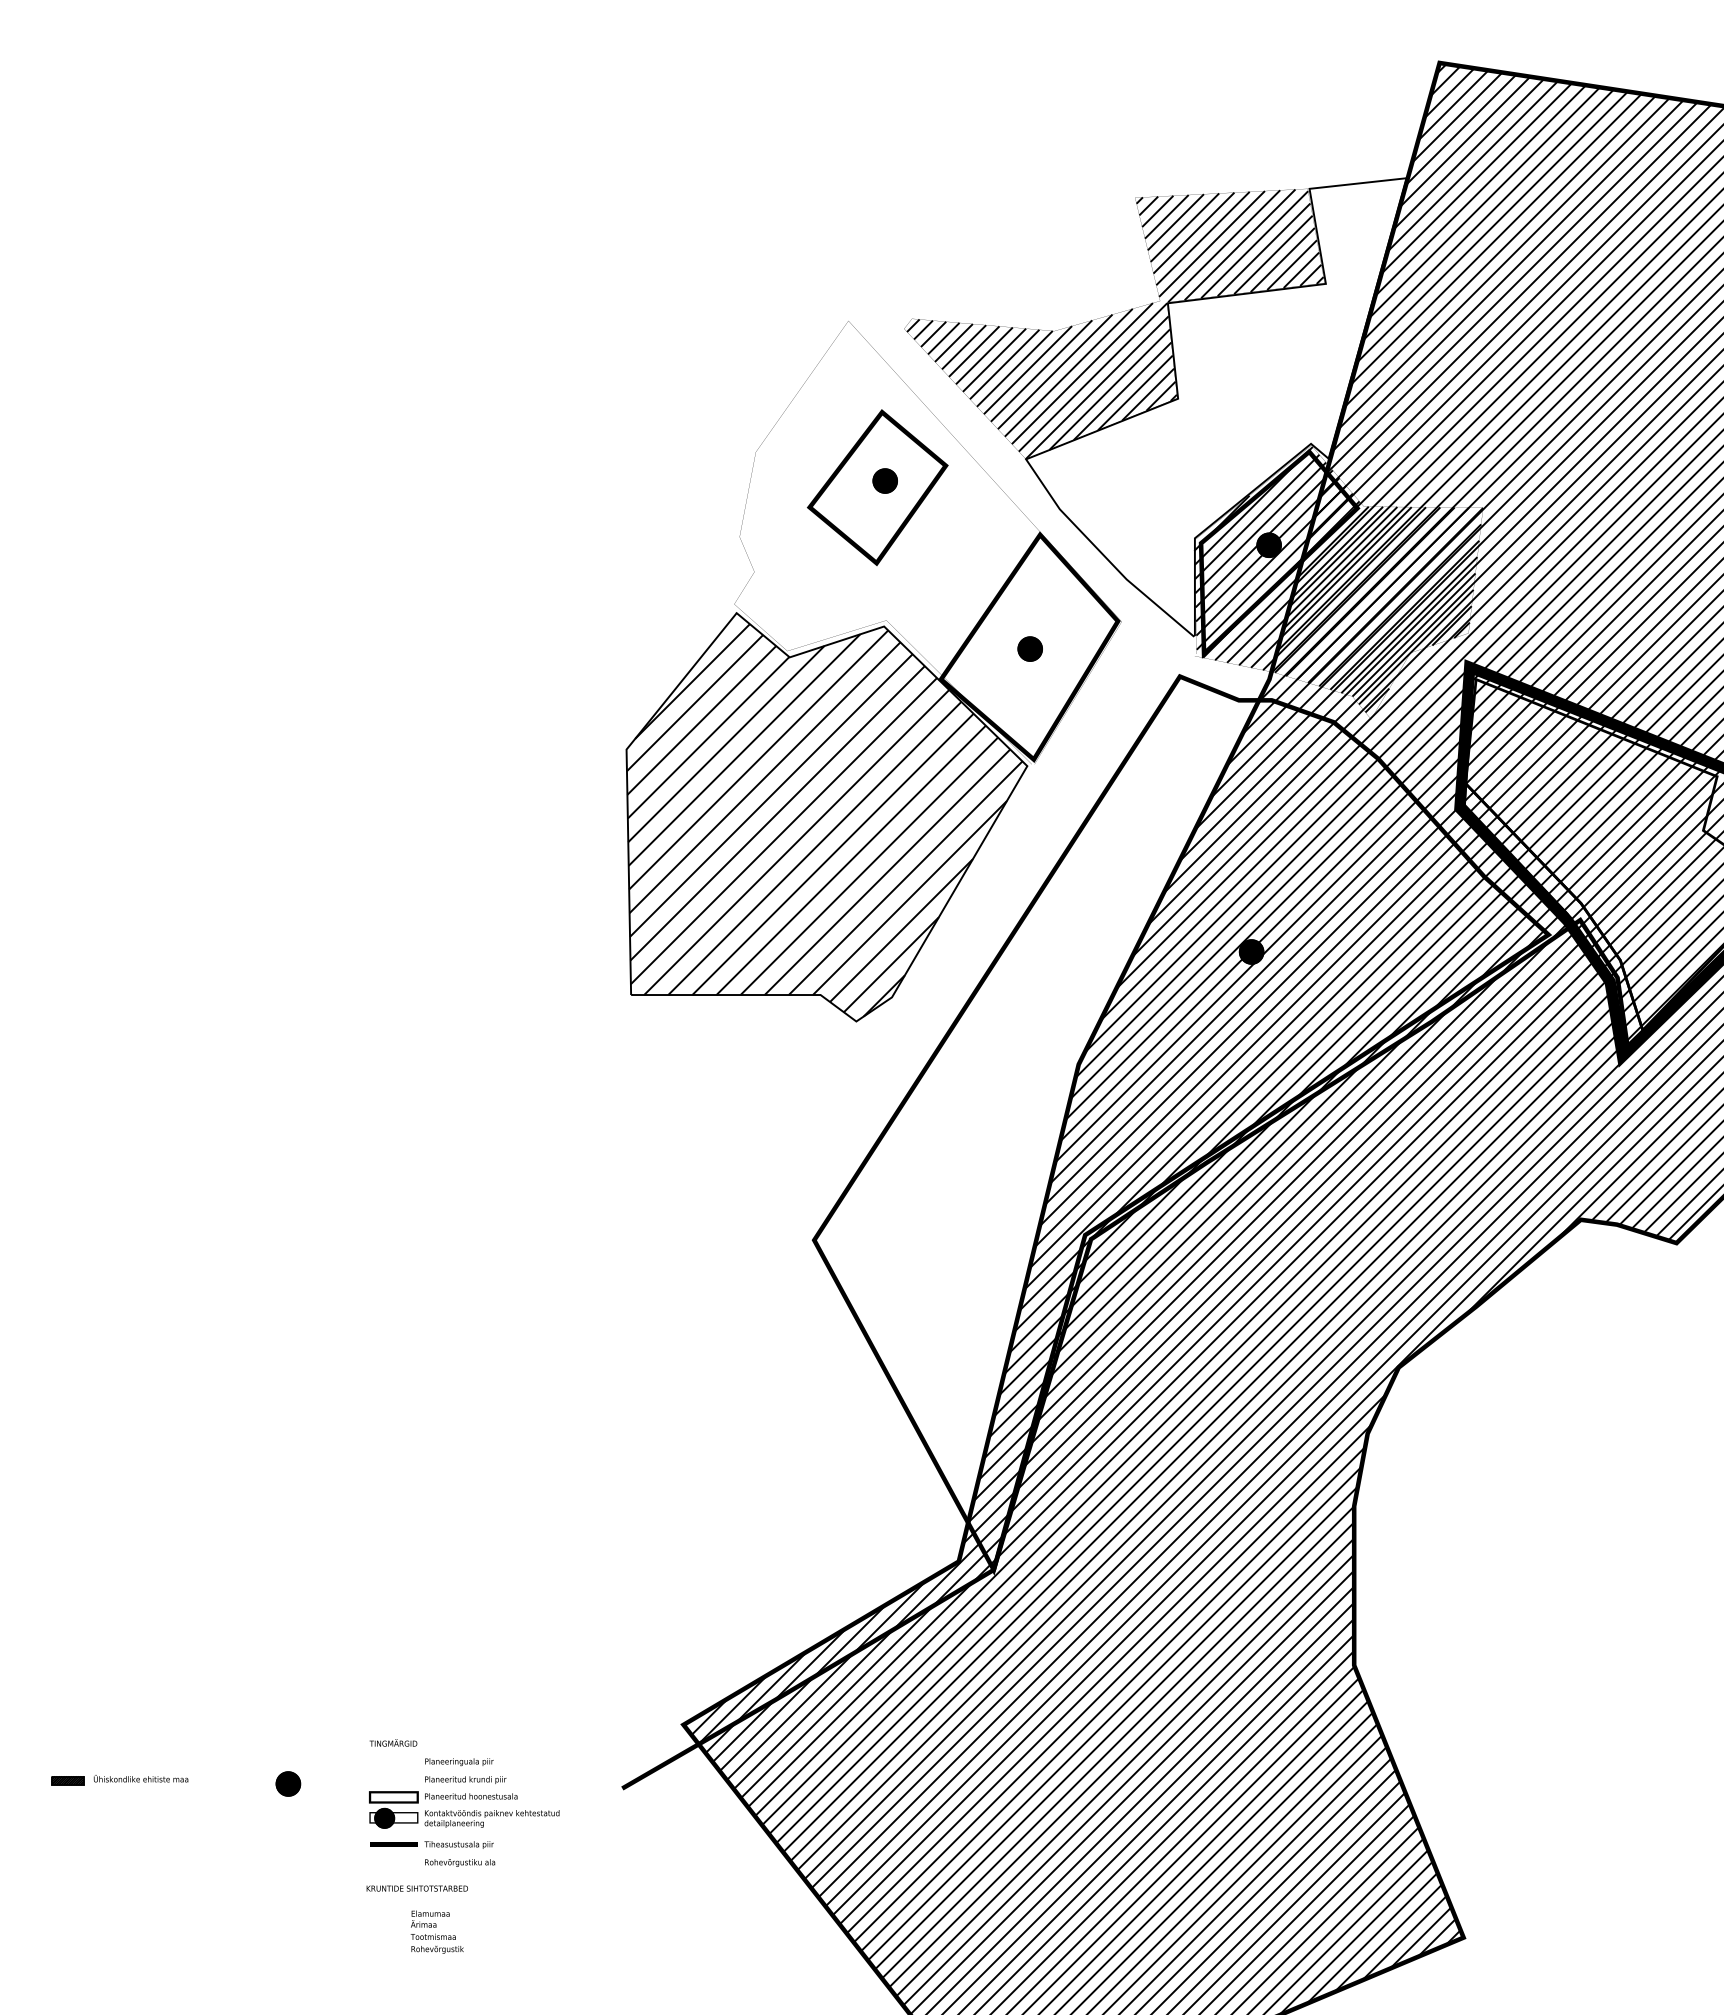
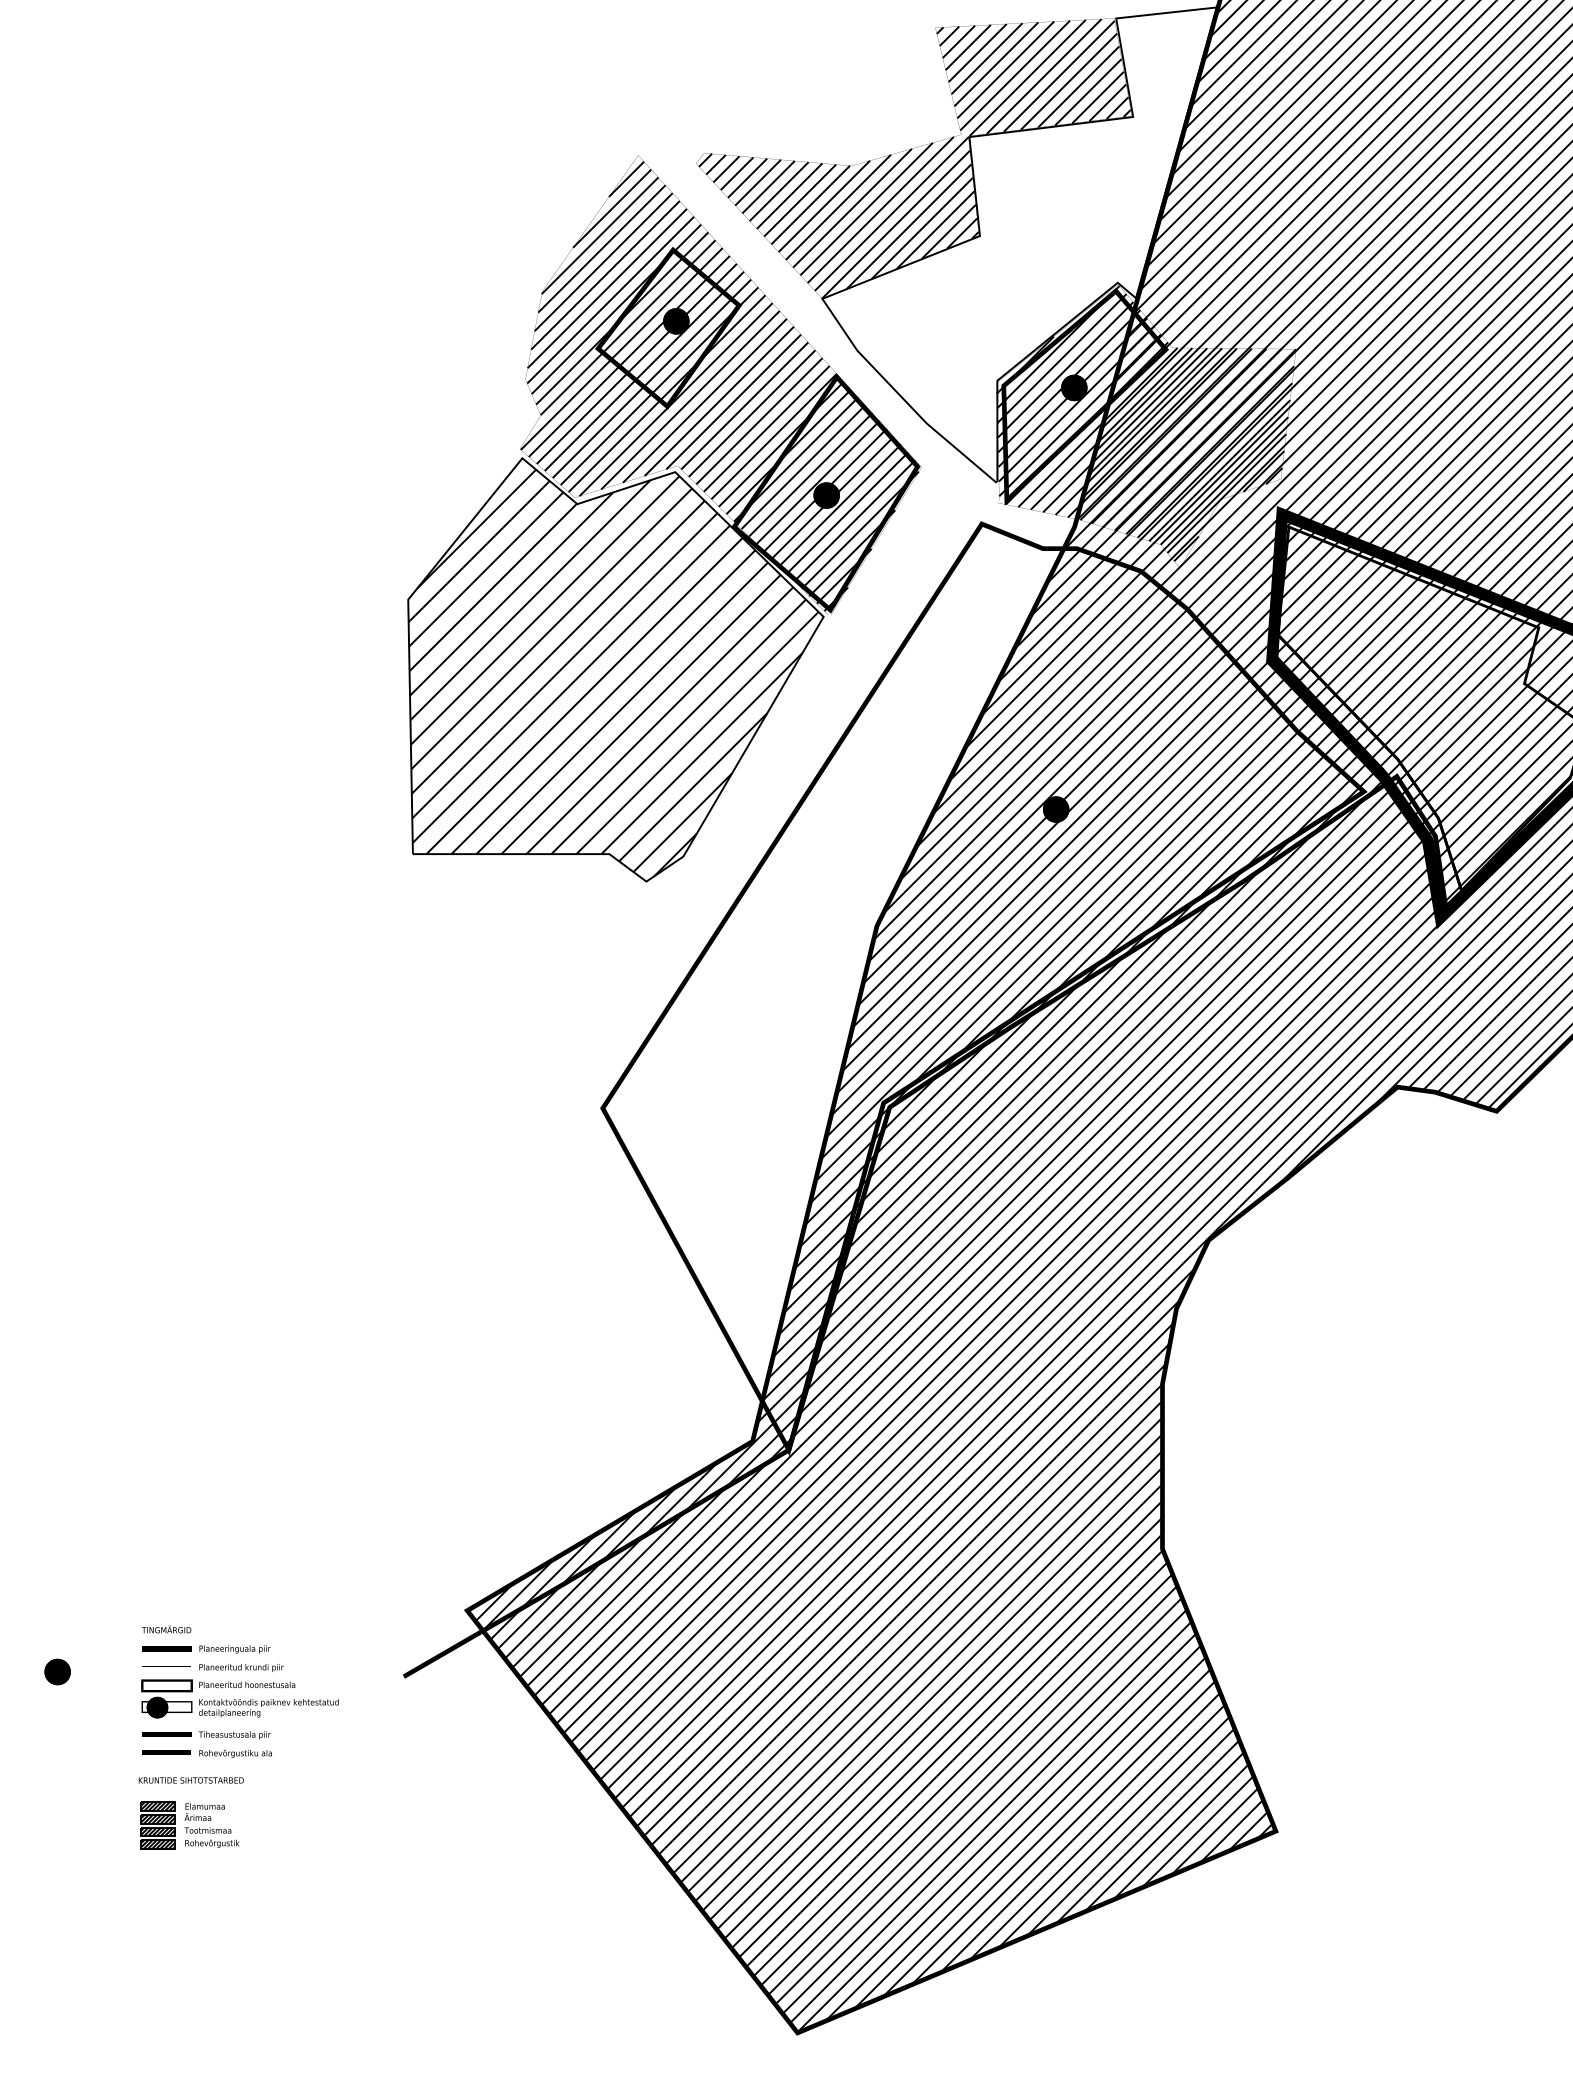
hatch: (927, 543) -> (720, 386), added
line: (393, 1761) -> (166, 1648), added
line: (392, 1778) -> (165, 1666), added
line: (392, 1861) -> (165, 1752), added
part: (385, 1932) -> (158, 1825), added

